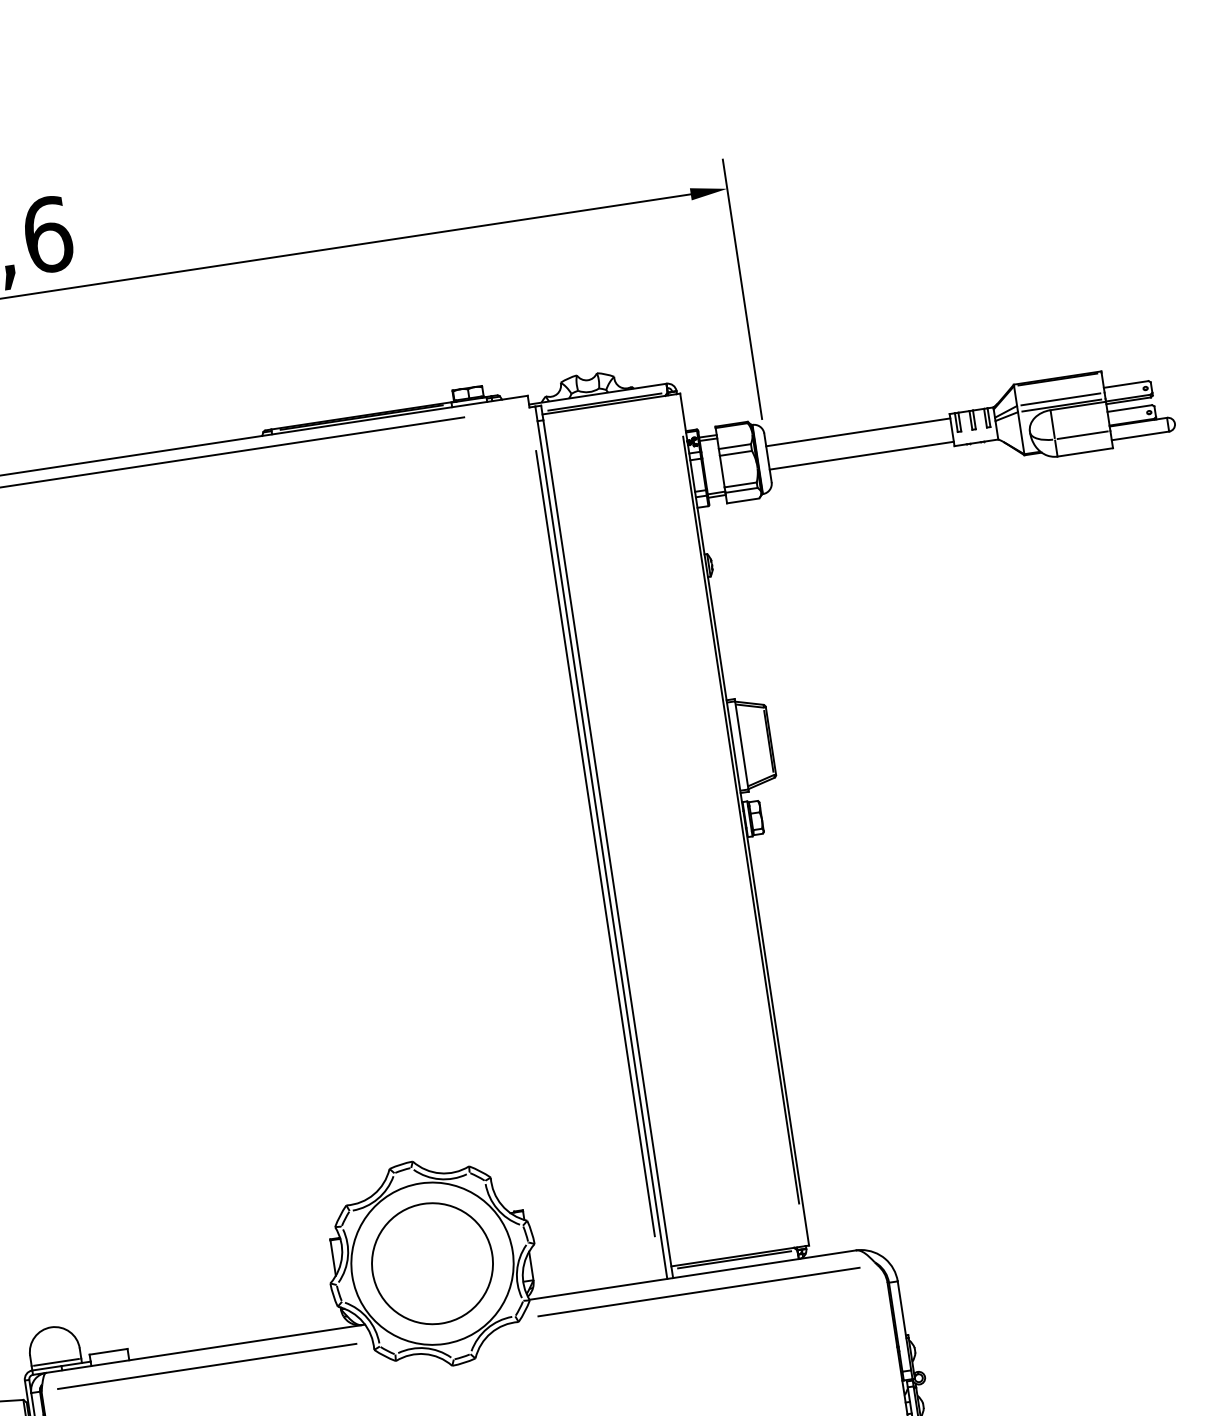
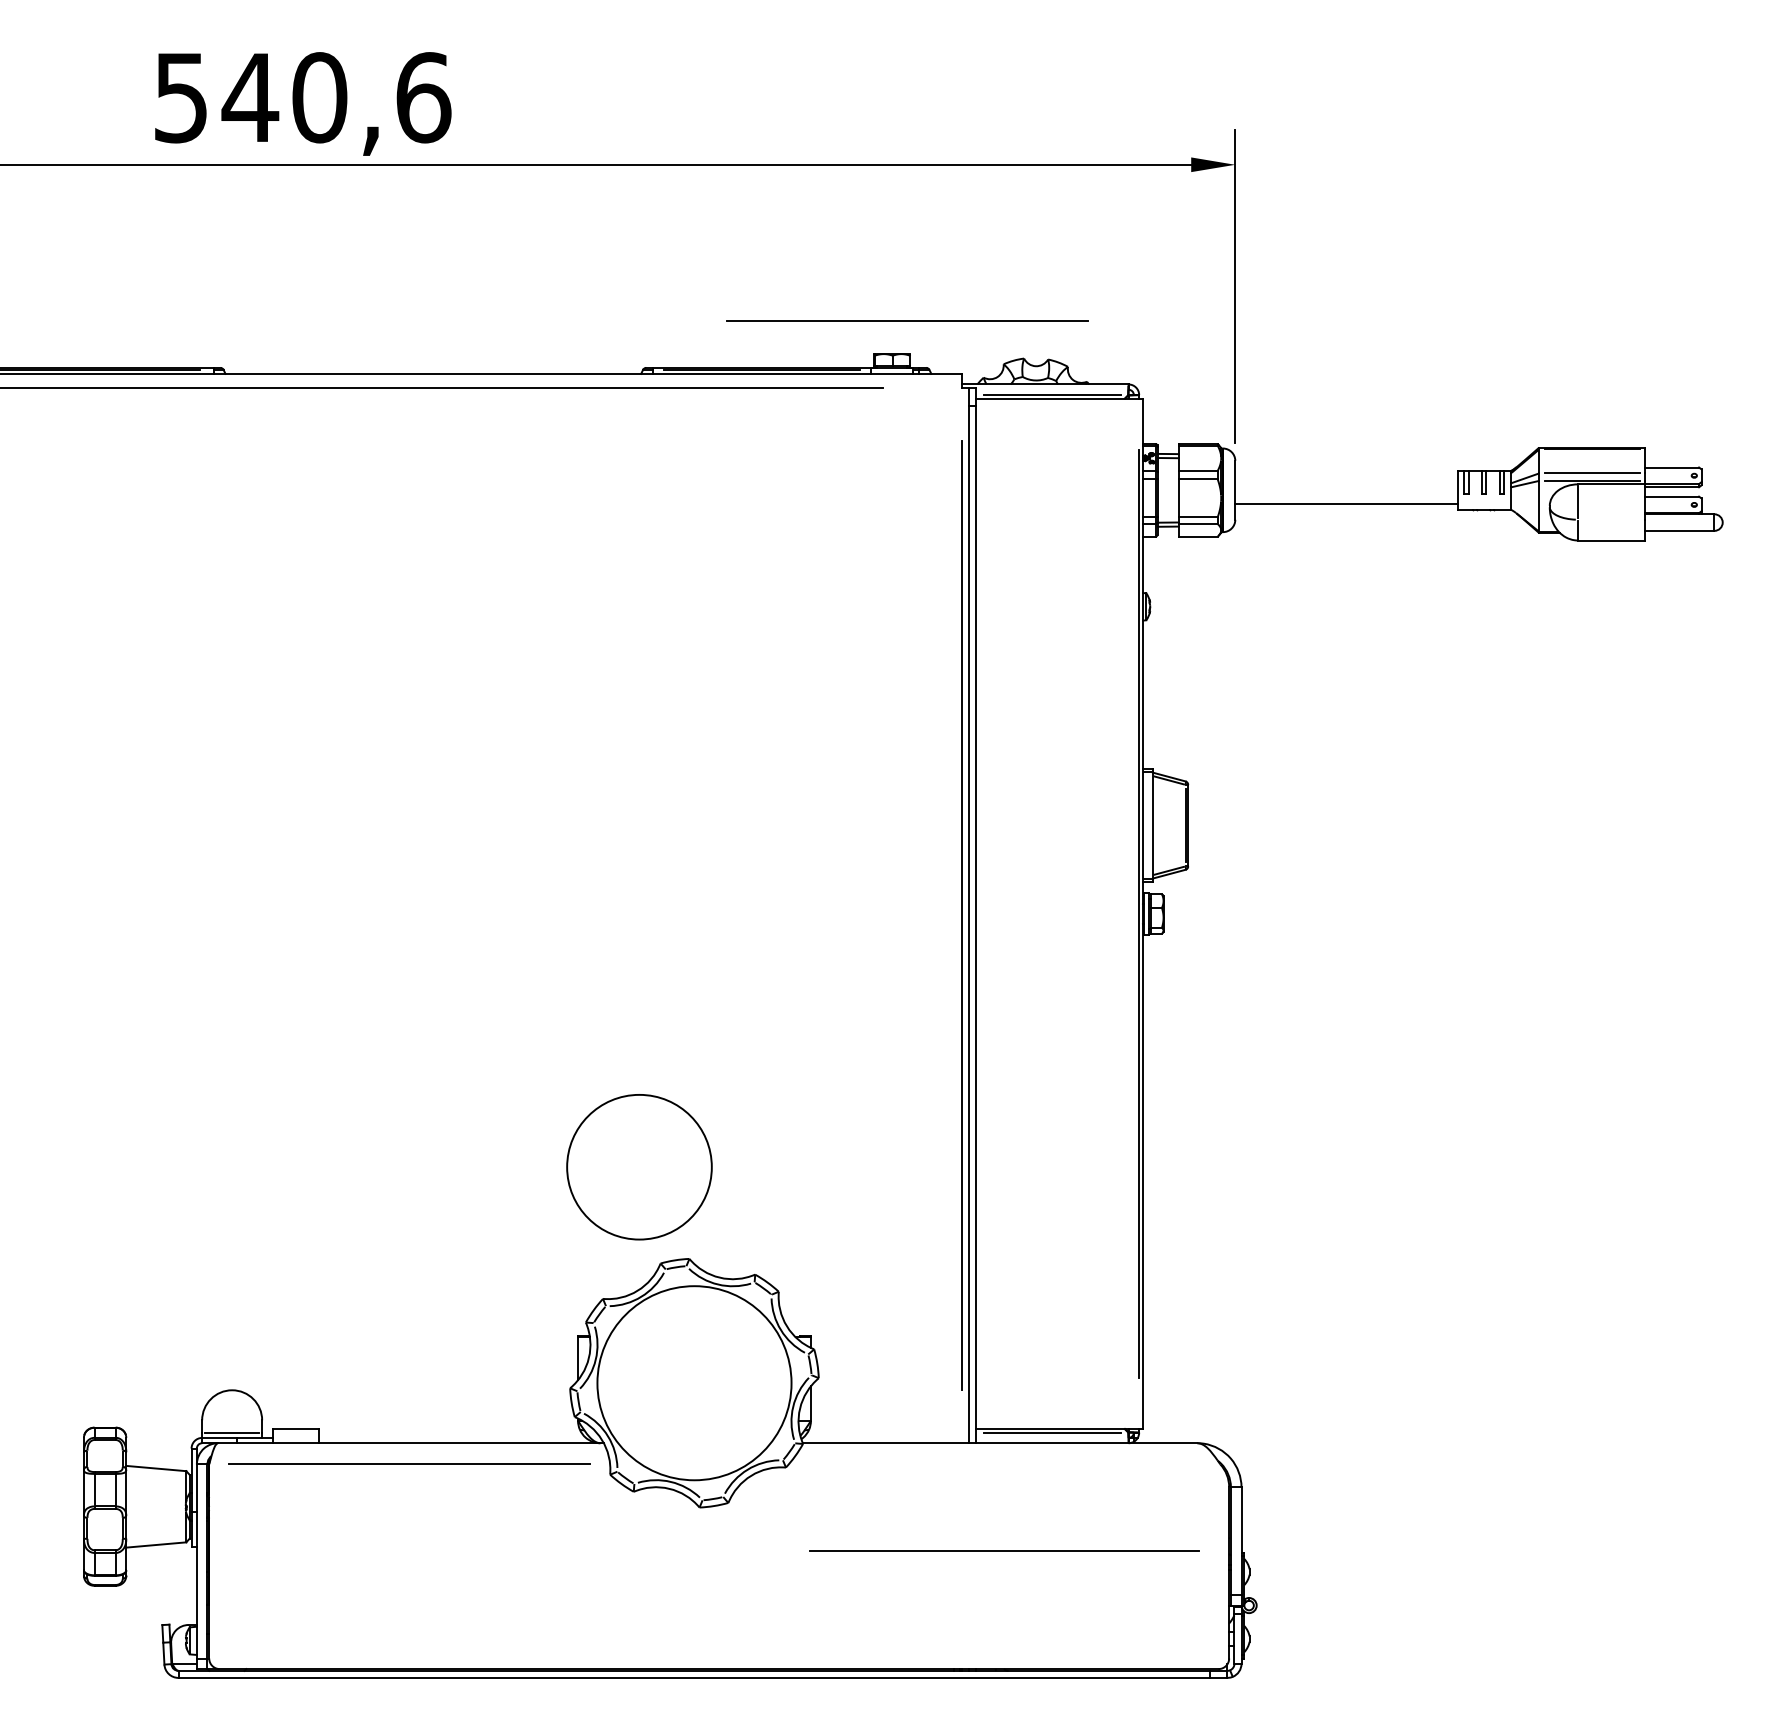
line: (475, 358) -> (907, 320), added
line: (858, 432) -> (1346, 476), removed
line: (1082, 435) -> (1611, 519), removed
circle: (432, 1263) -> (639, 1167), moved
line: (698, 1291) -> (1004, 1550), moved

